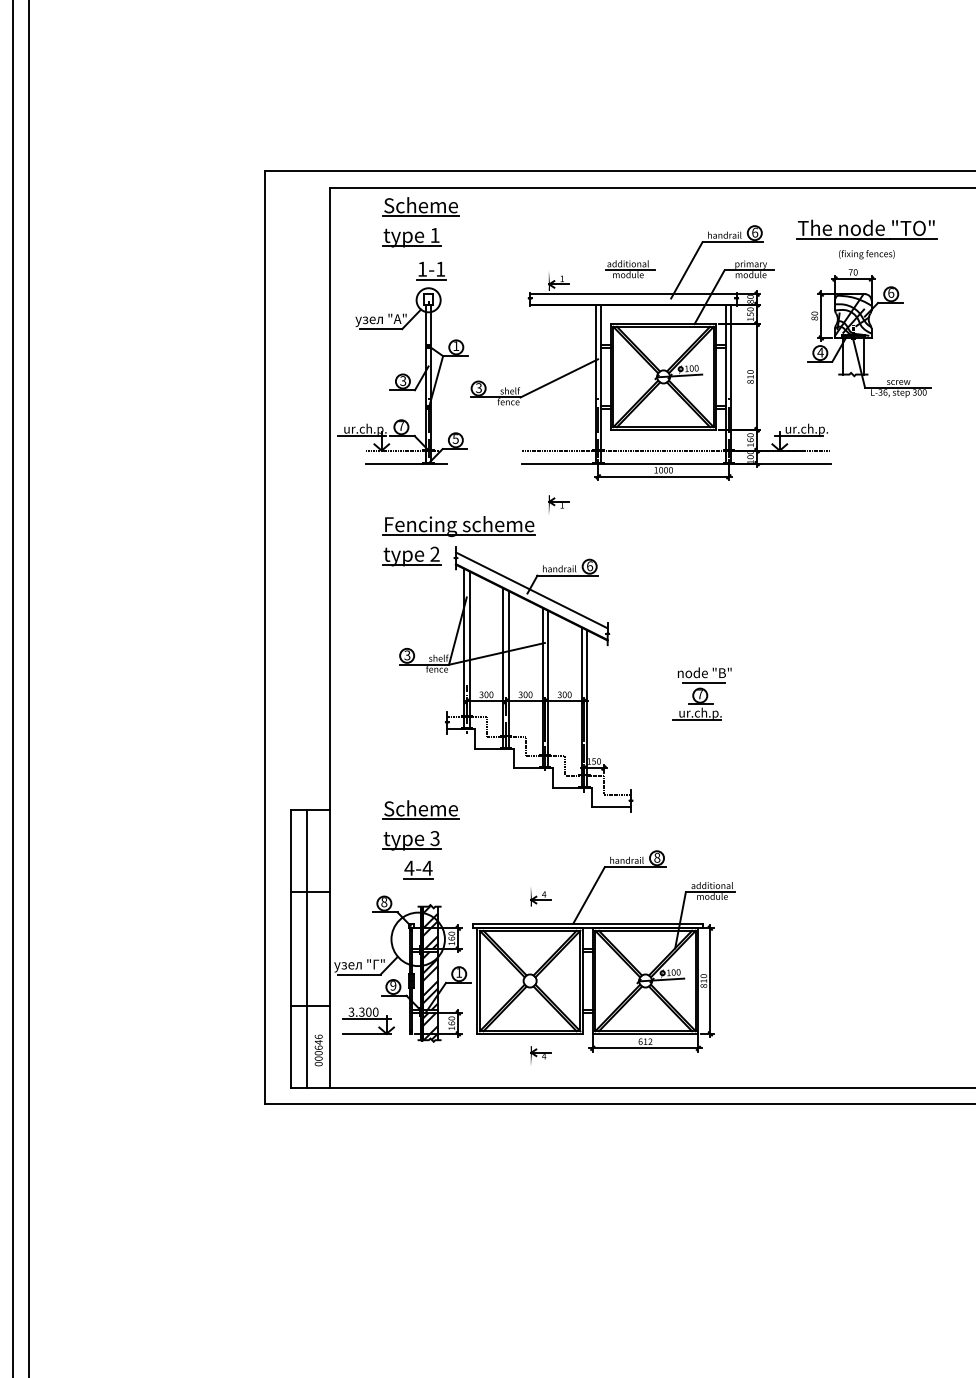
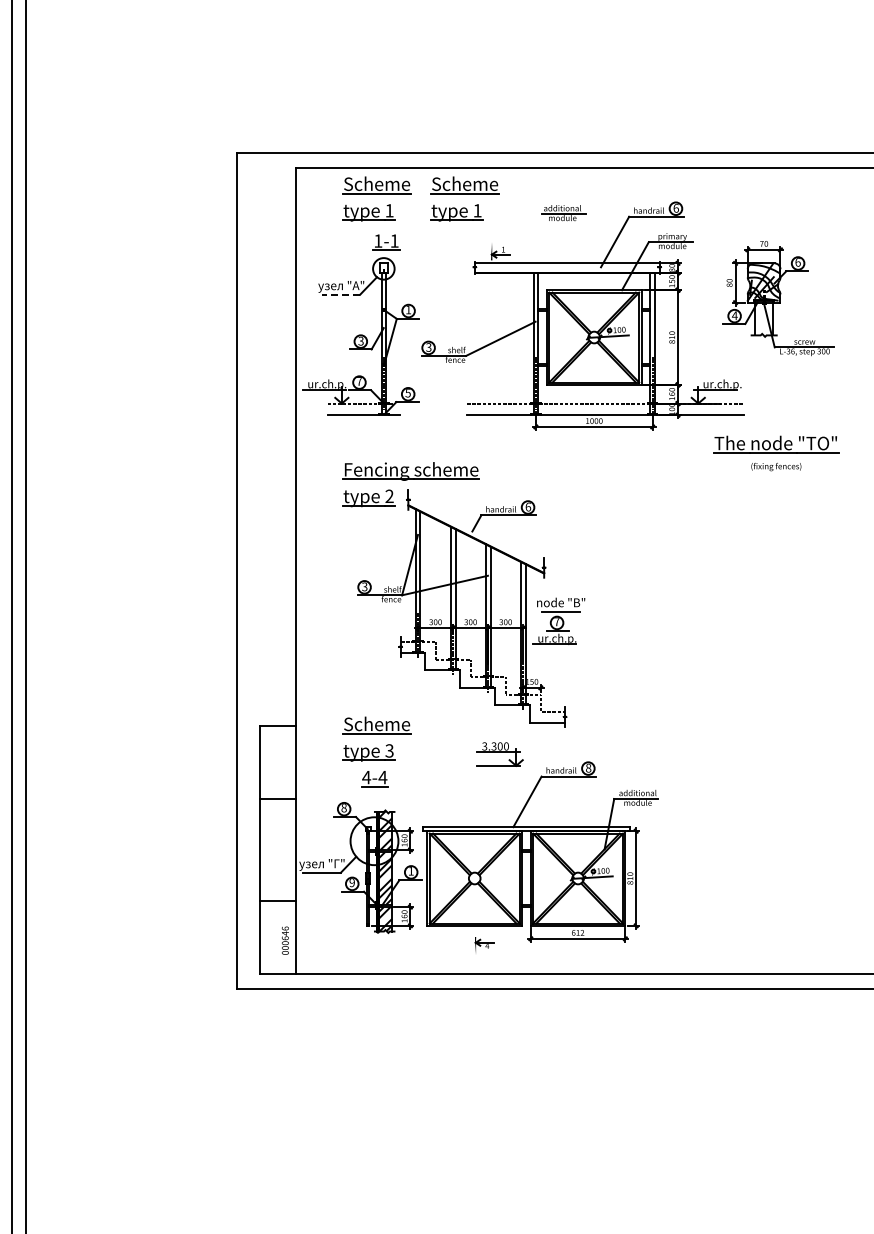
part: (518, 221) -> (464, 198), added
part: (867, 239) -> (776, 453), moved
part: (629, 269) -> (563, 213), moved
line: (381, 328) -> (341, 294), solid -> dashed
part: (558, 503) -> (500, 450), removed
line: (532, 590) -> (476, 528), removed
part: (701, 692) -> (558, 620), moved
part: (541, 897) -> (484, 803), removed
line: (307, 948) -> (275, 849), removed
part: (367, 1021) -> (499, 754), moved

